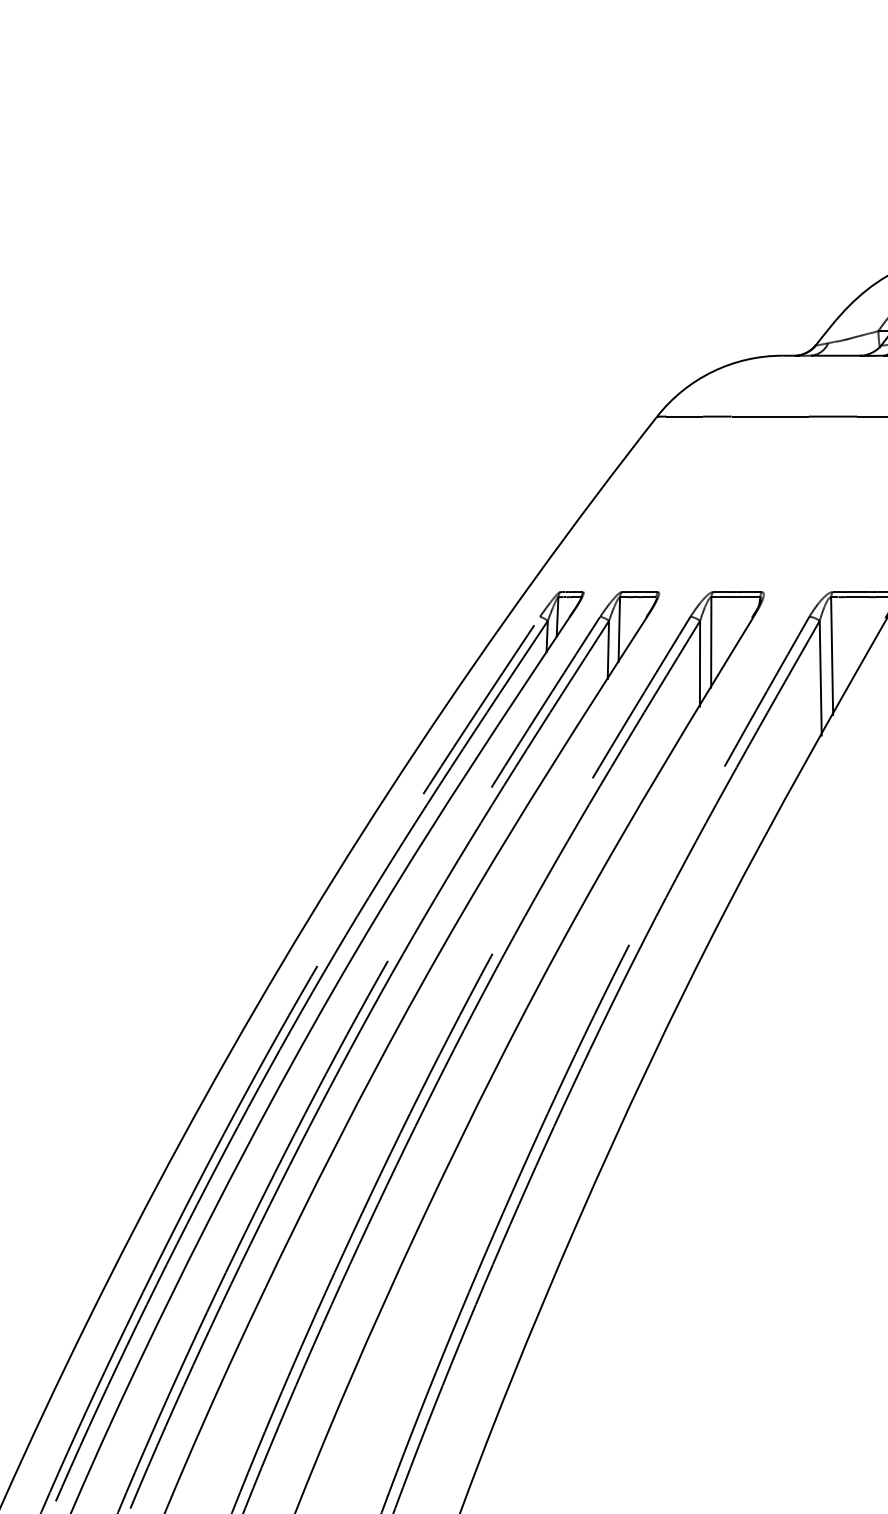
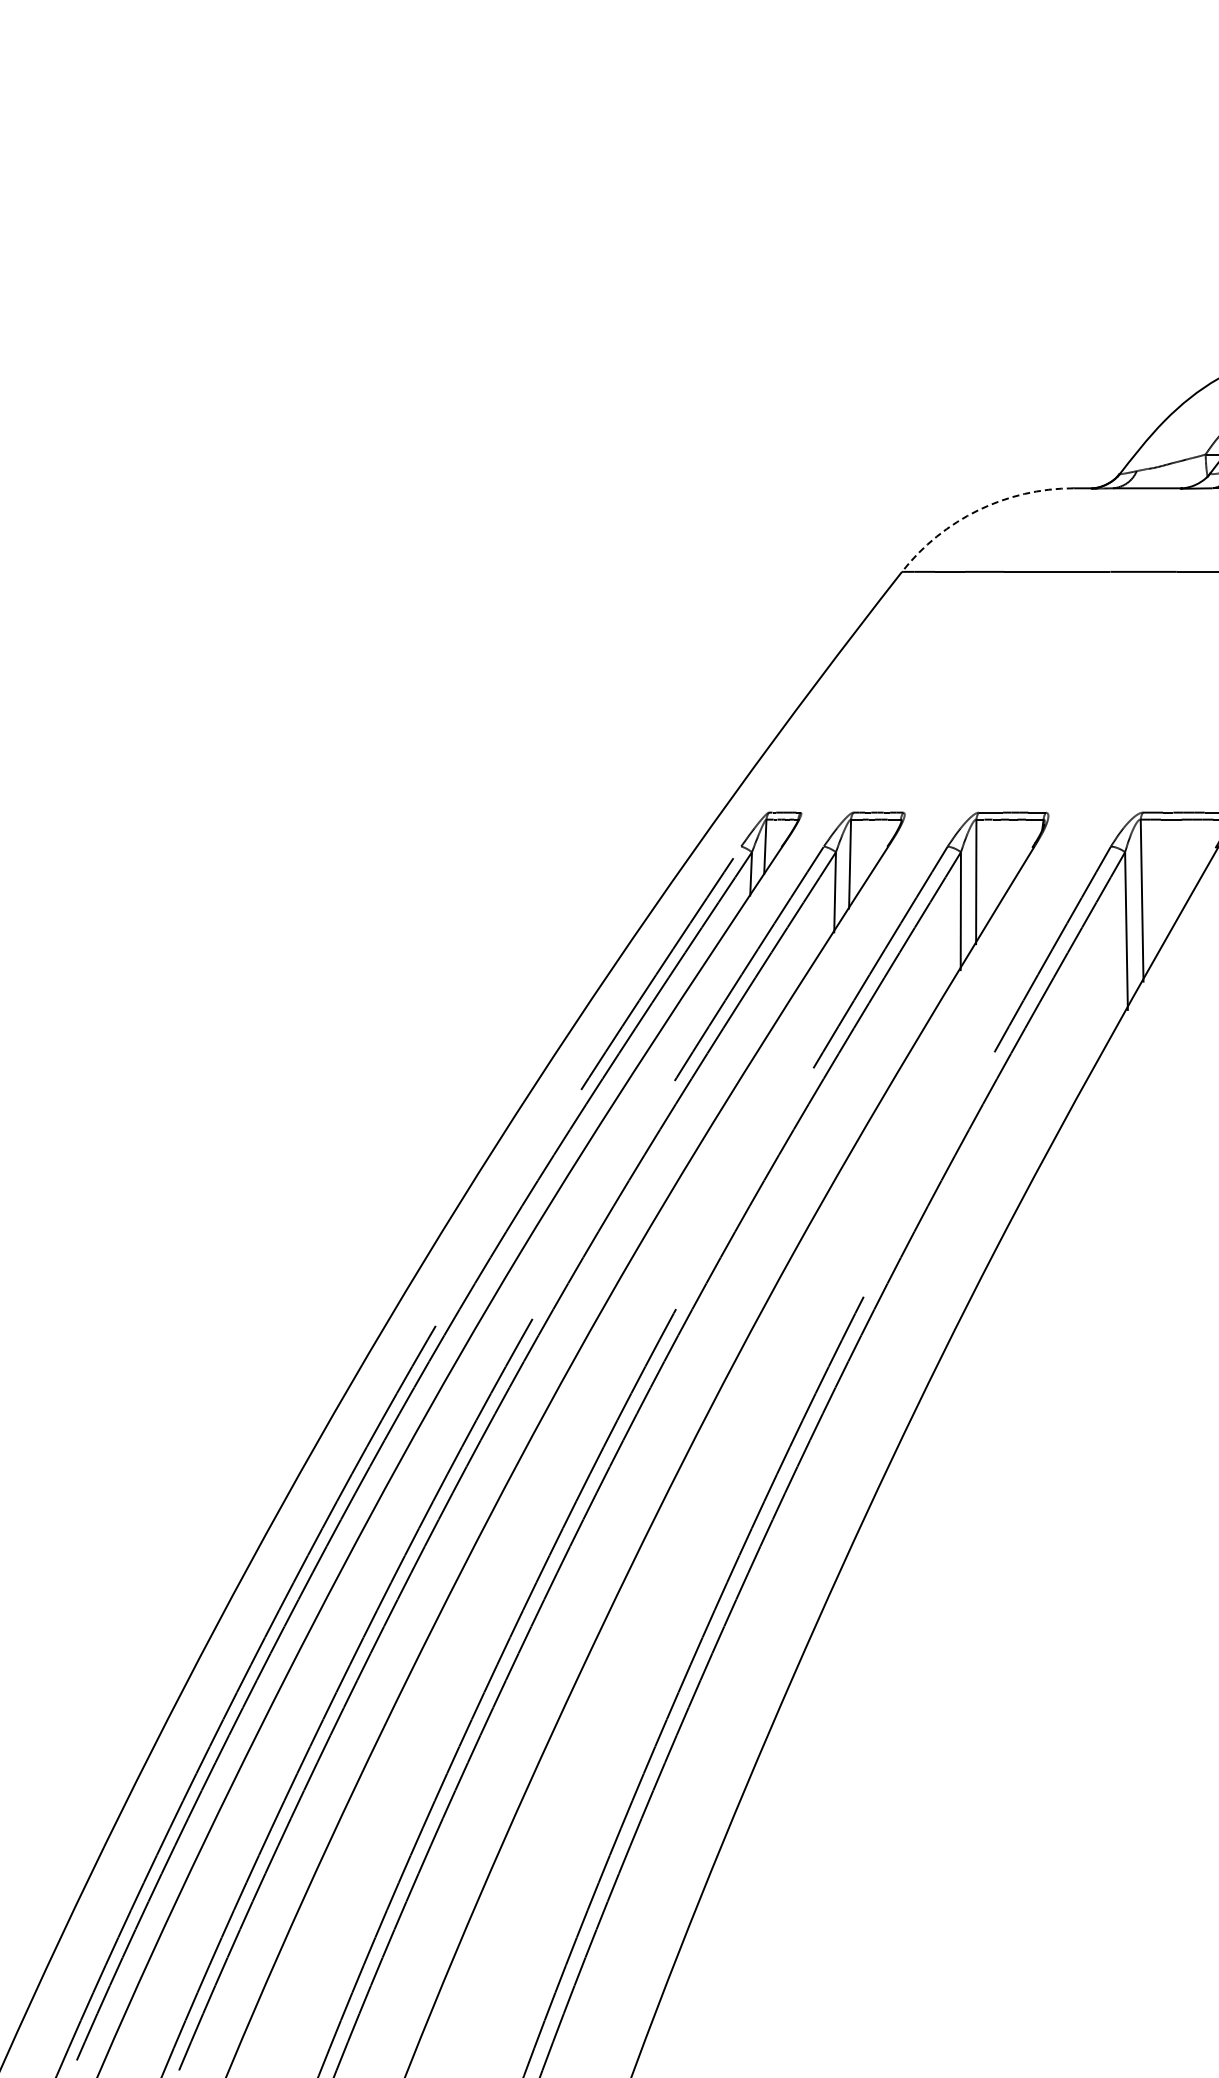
arc: (712, 371) -> (978, 510), solid -> dashed

